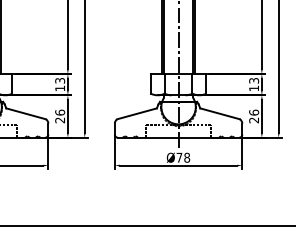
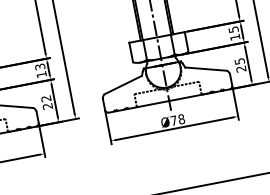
text: (253, 80) -> (233, 29), 13 -> 15
text: (60, 112) -> (46, 98), 26 -> 22
text: (254, 112) -> (240, 61), 26 -> 25

